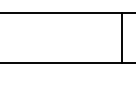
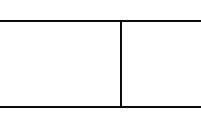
line: (122, 37) -> (121, 63), moved

